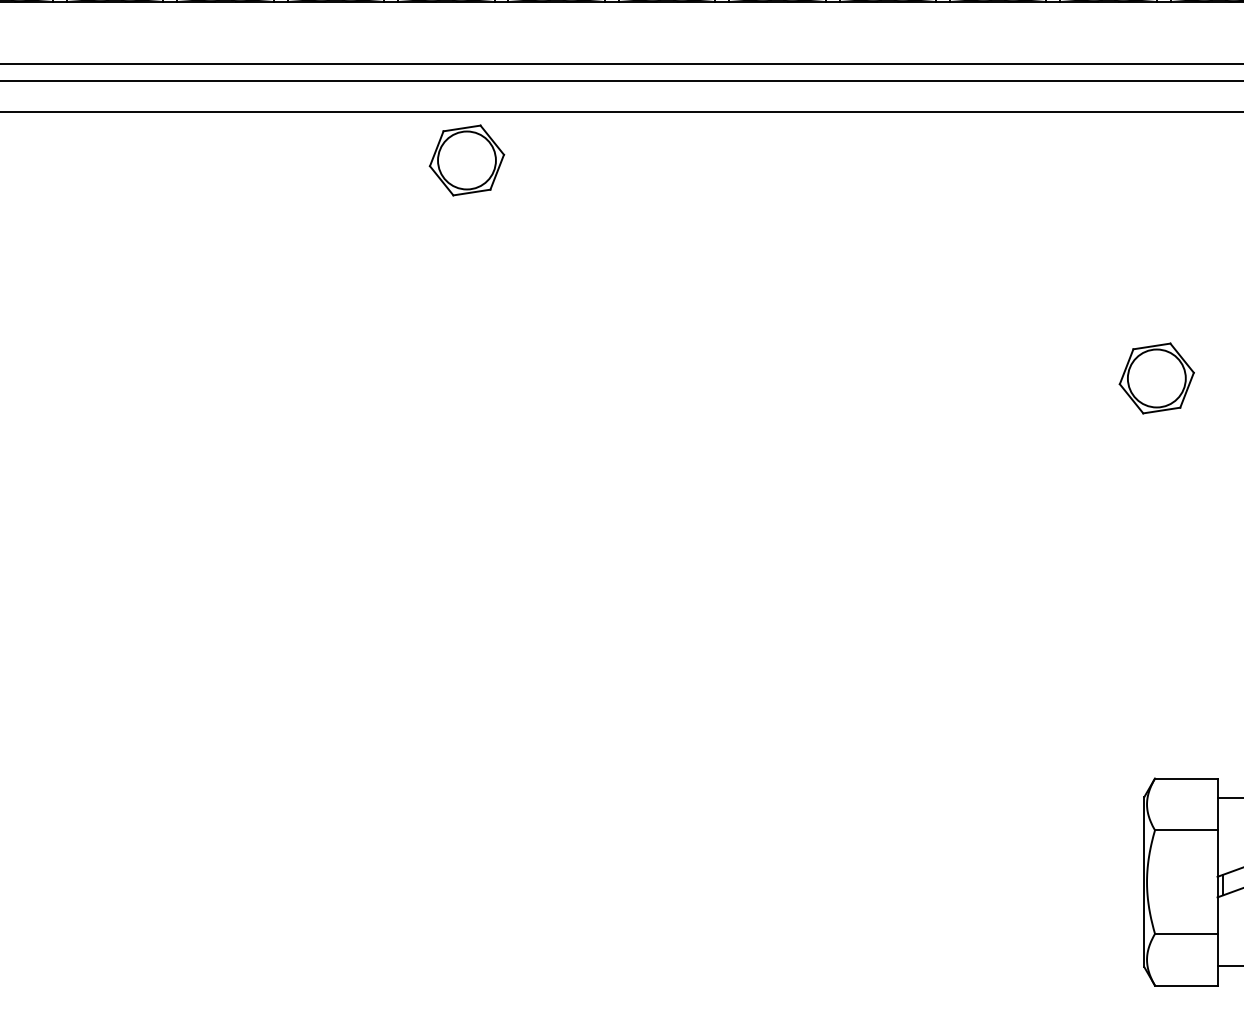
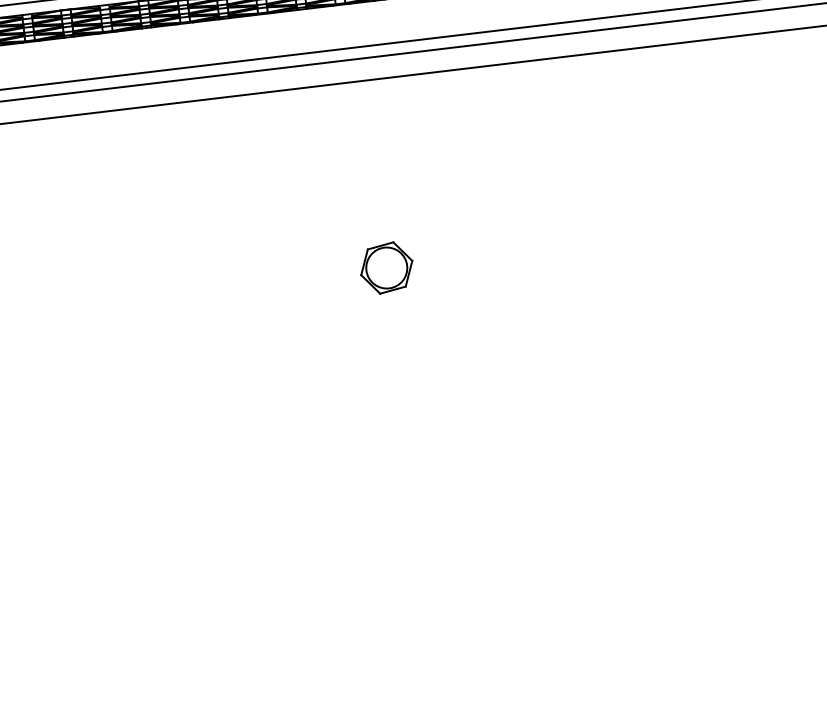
part: (466, 160) -> (386, 268), moved

